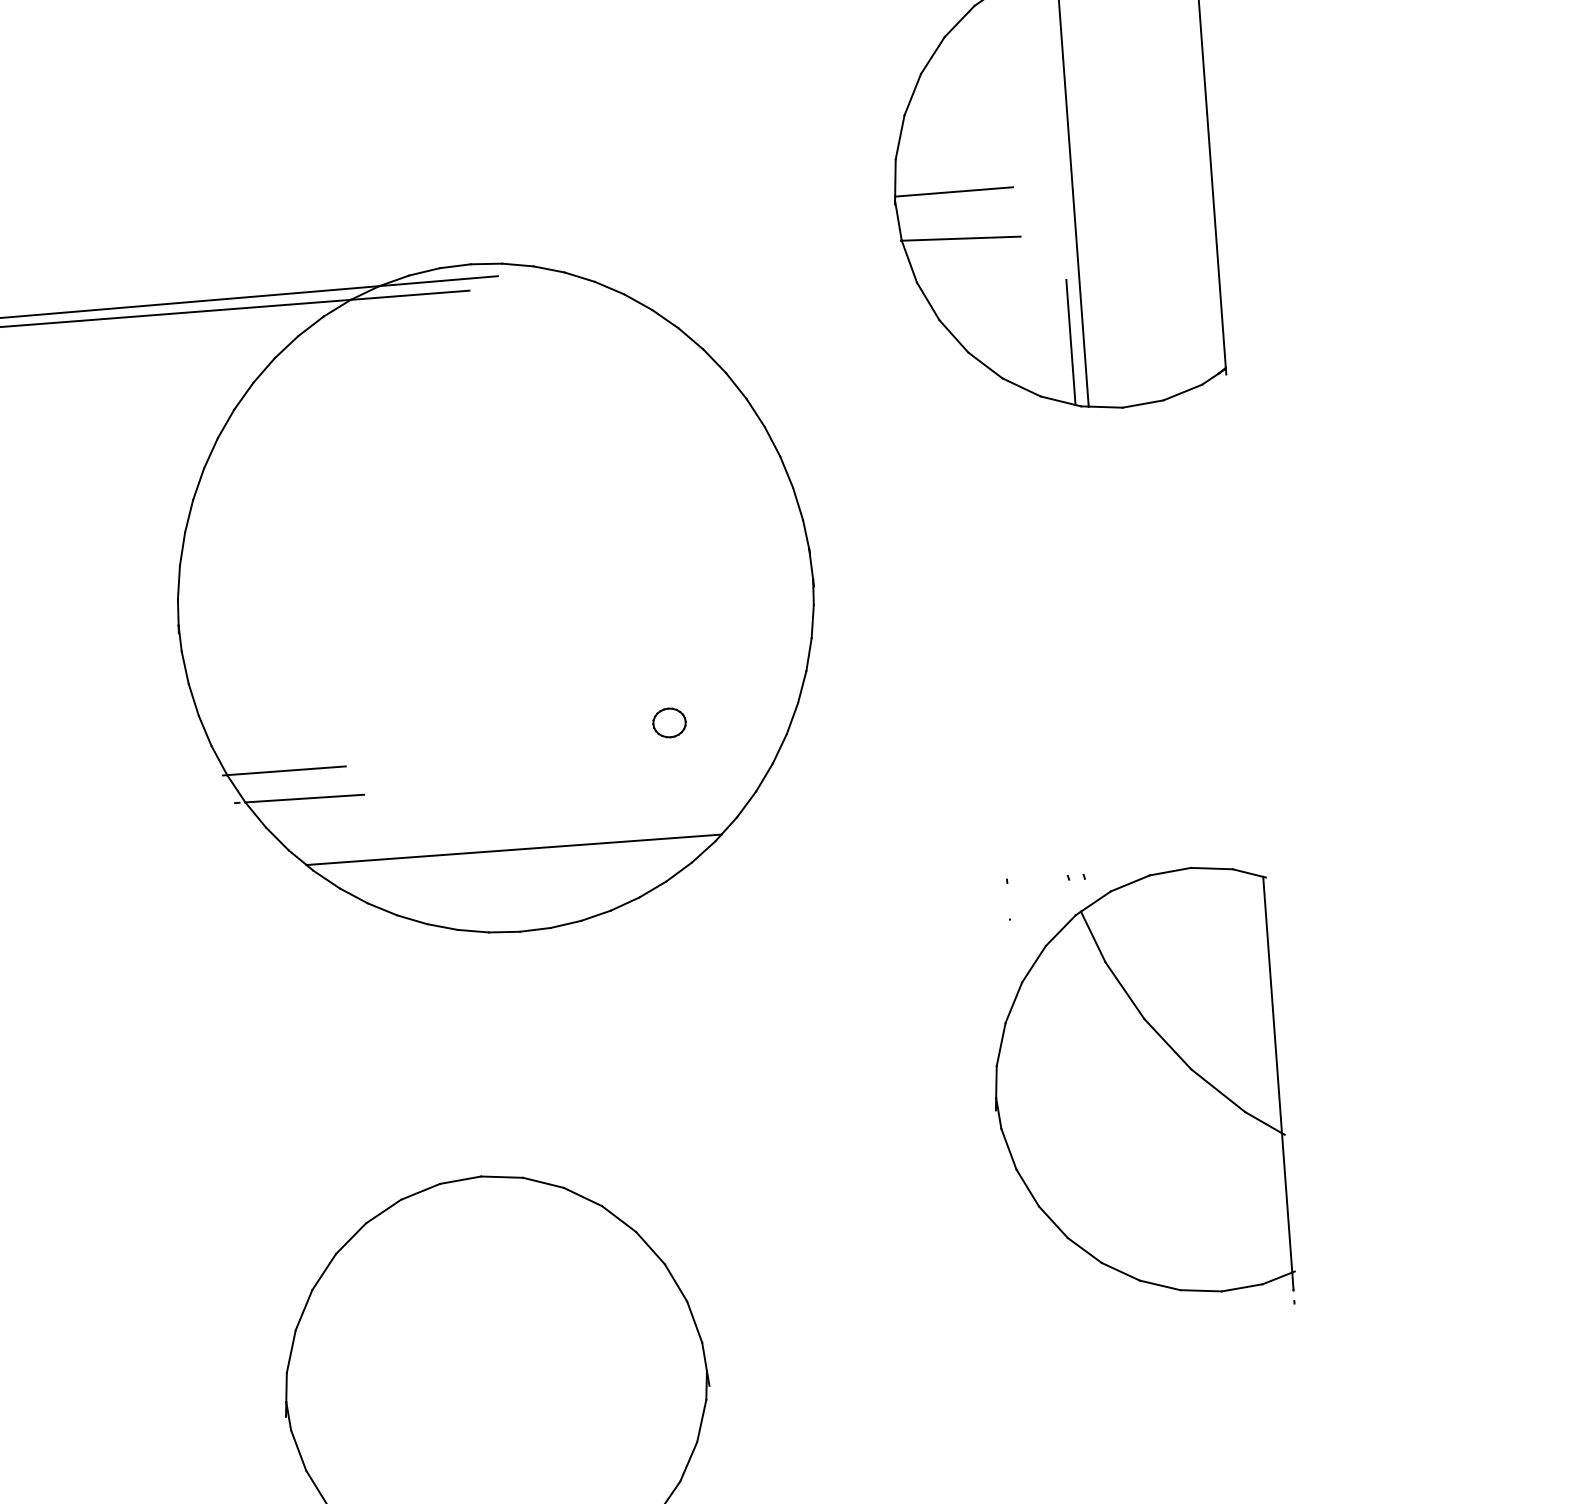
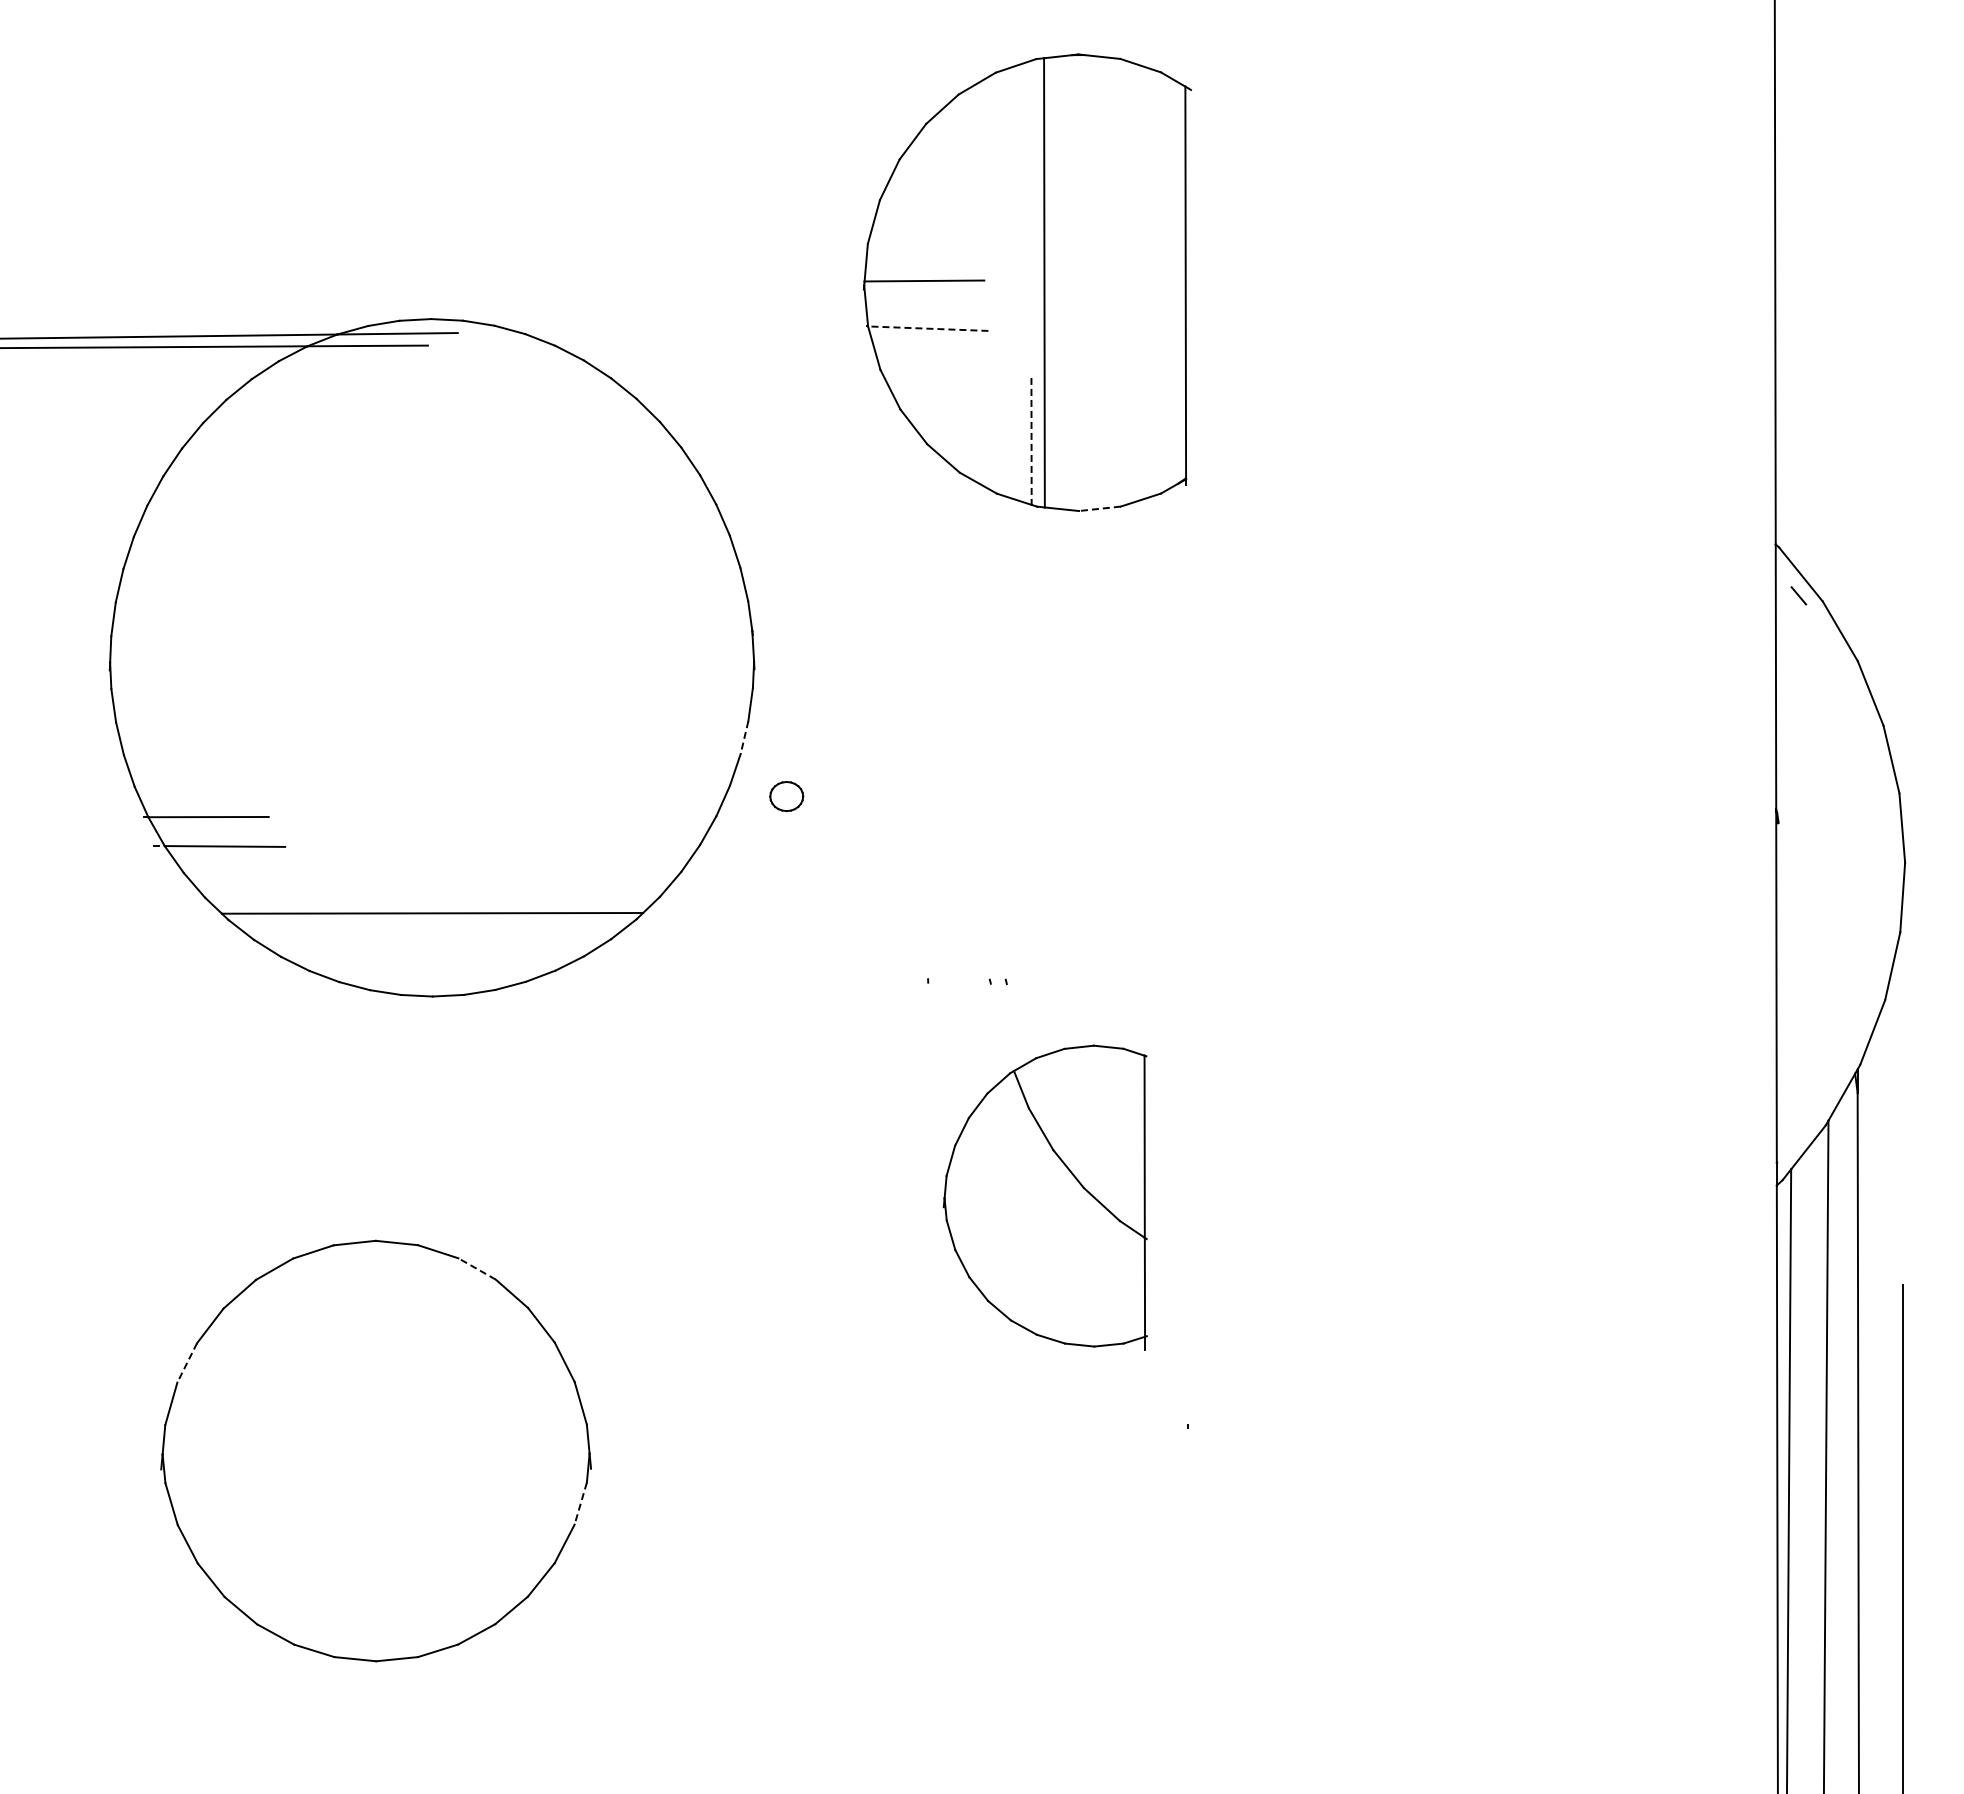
line: (960, 238) -> (927, 328), solid -> dashed
line: (1070, 342) -> (1031, 441), solid -> dashed
line: (1142, 403) -> (1099, 508), solid -> dashed
line: (809, 654) -> (744, 737), solid -> dashed
part: (669, 722) -> (786, 796), moved
part: (1138, 1086) -> (1045, 1197), size x0.7
line: (582, 1196) -> (476, 1268), solid -> dashed
line: (304, 1310) -> (187, 1363), solid -> dashed
line: (701, 1420) -> (580, 1503), solid -> dashed

